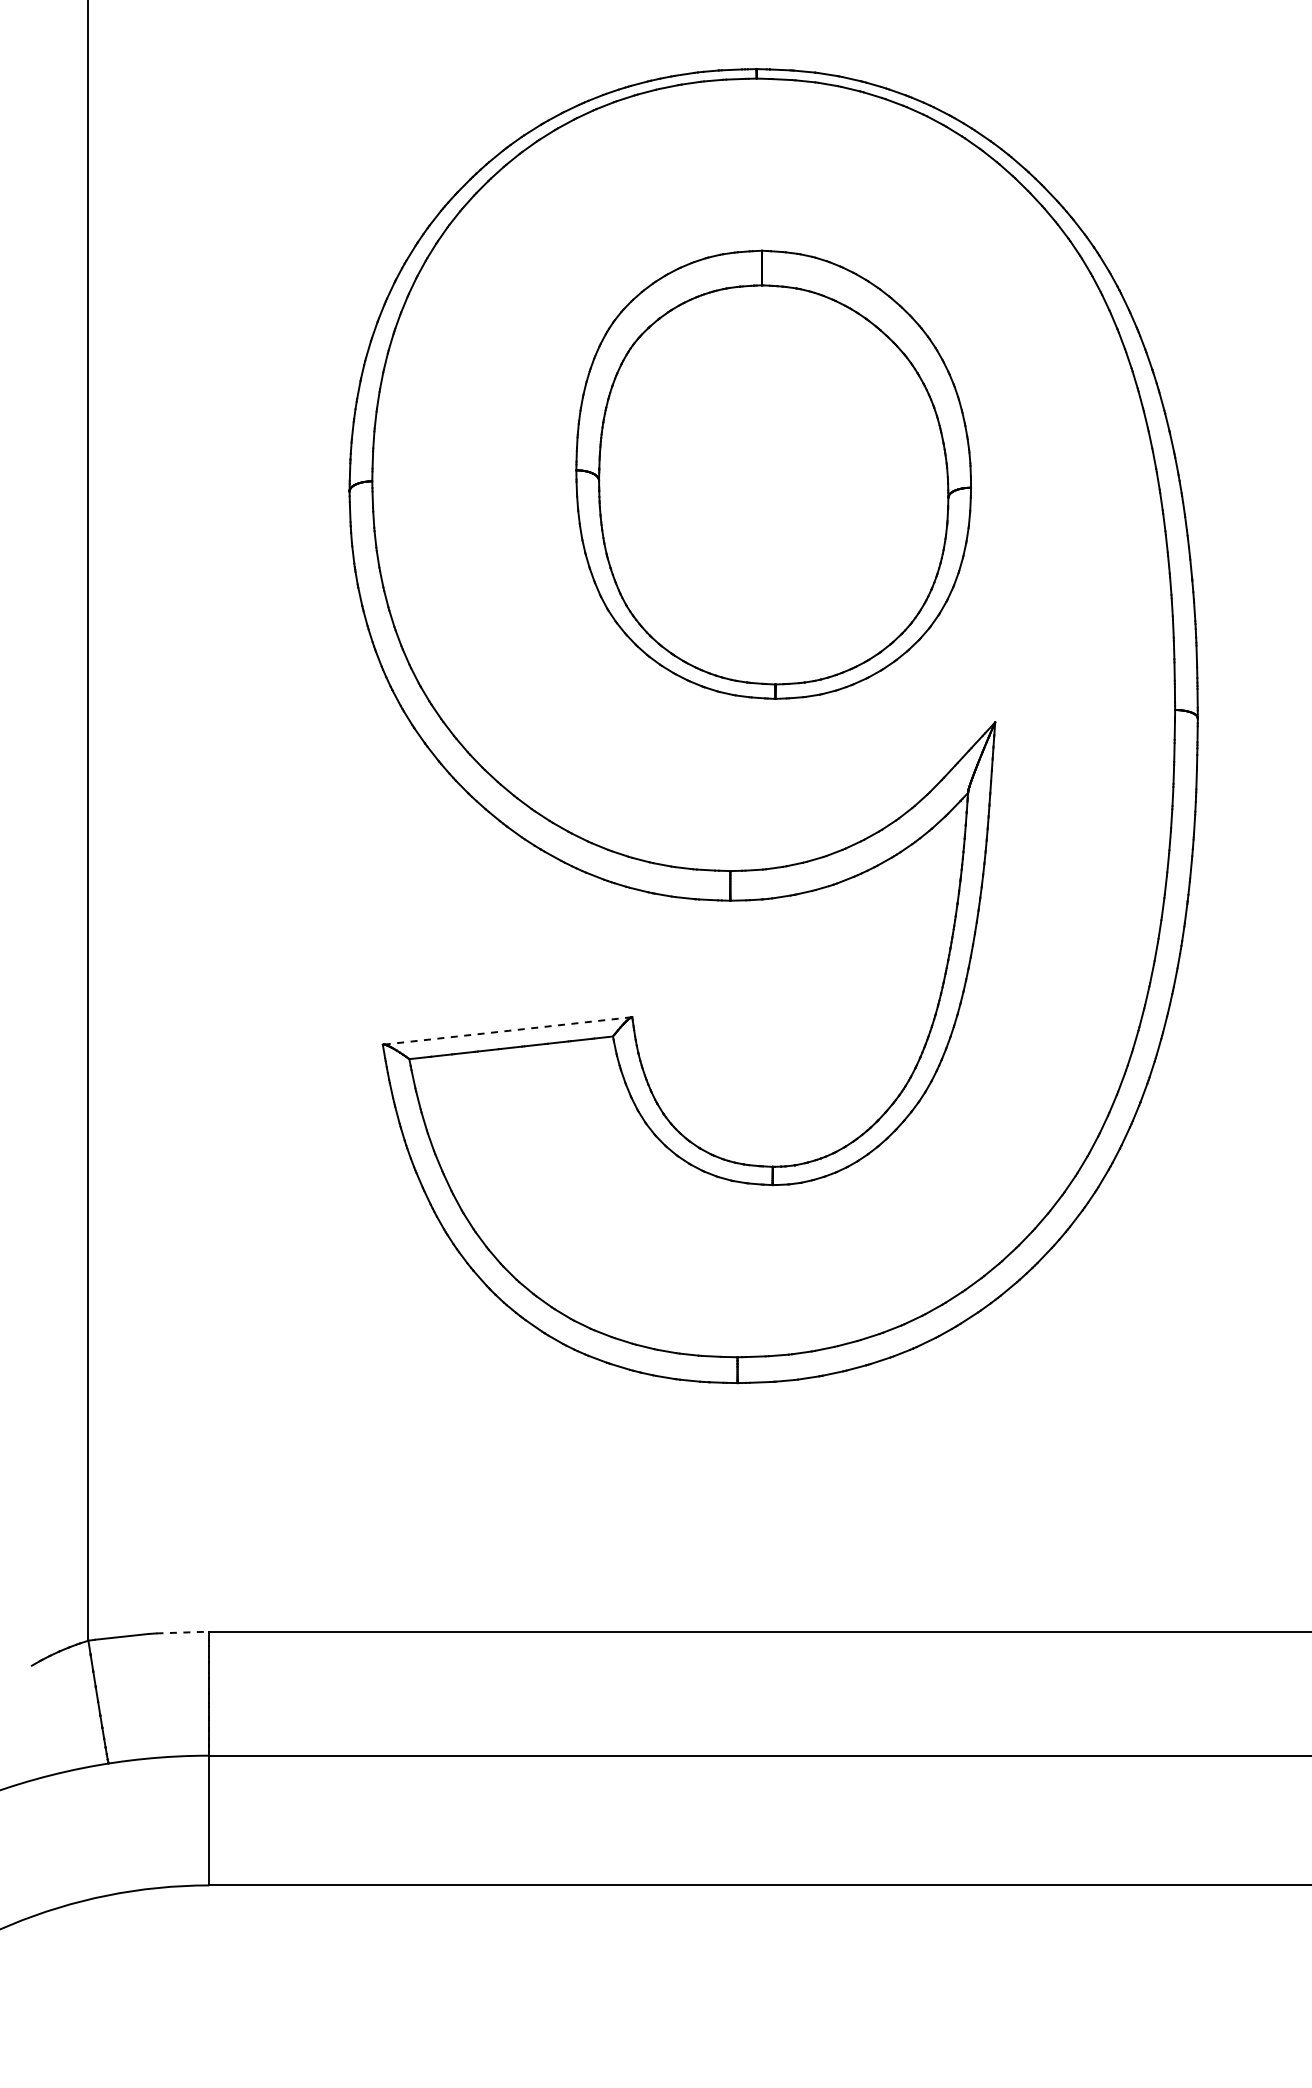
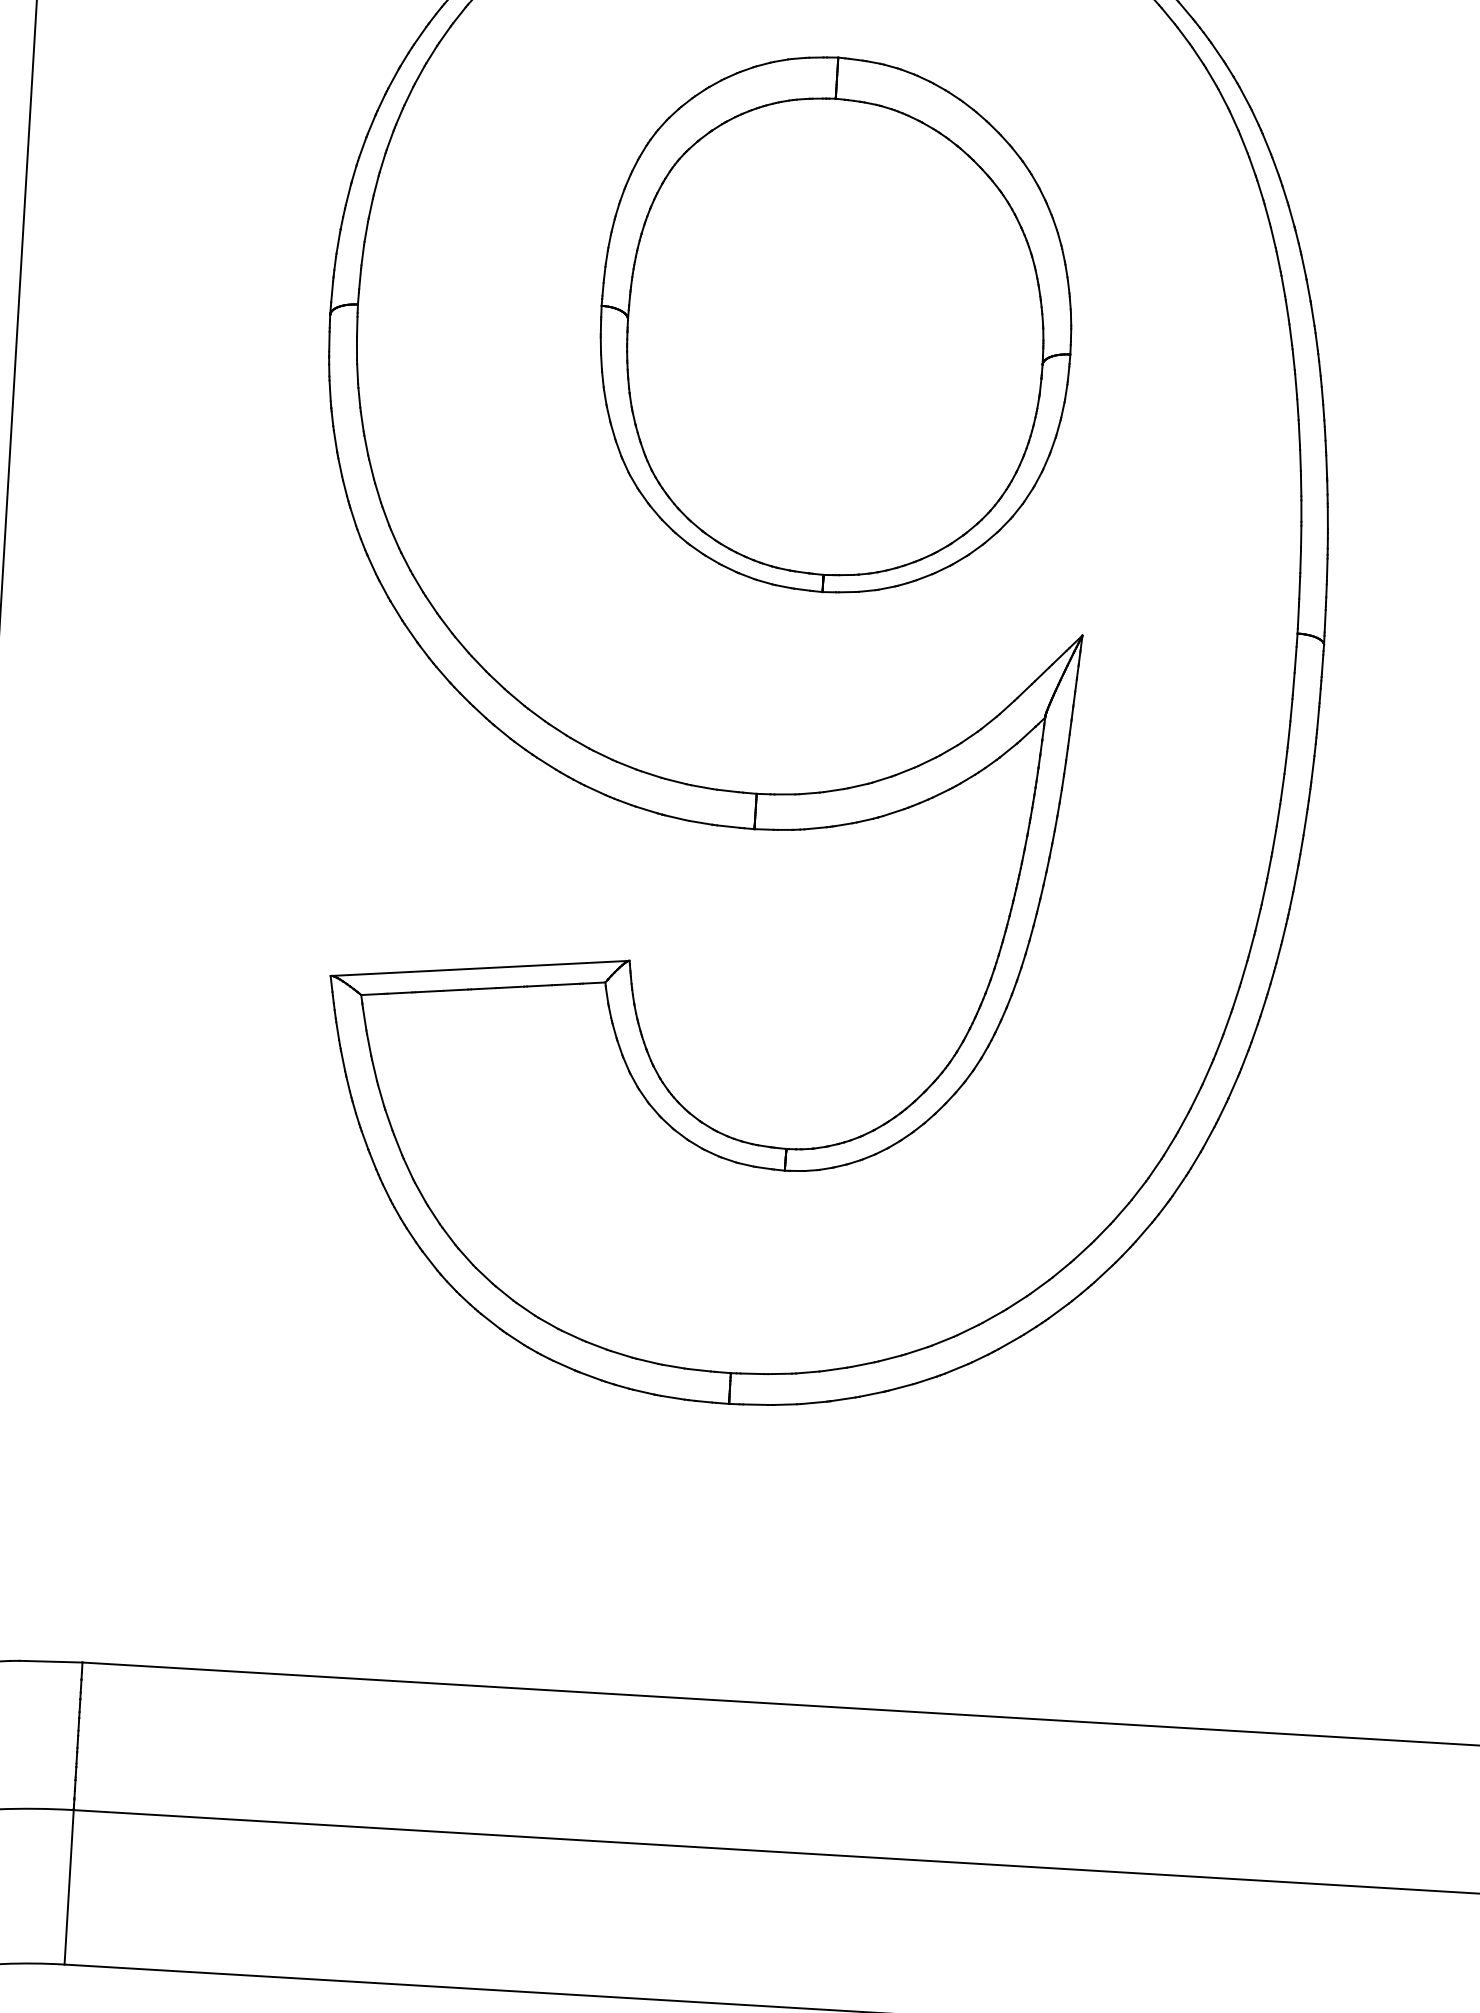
line: (507, 1030) -> (480, 967), dashed -> solid
line: (183, 1632) -> (51, 1661), dashed -> solid

